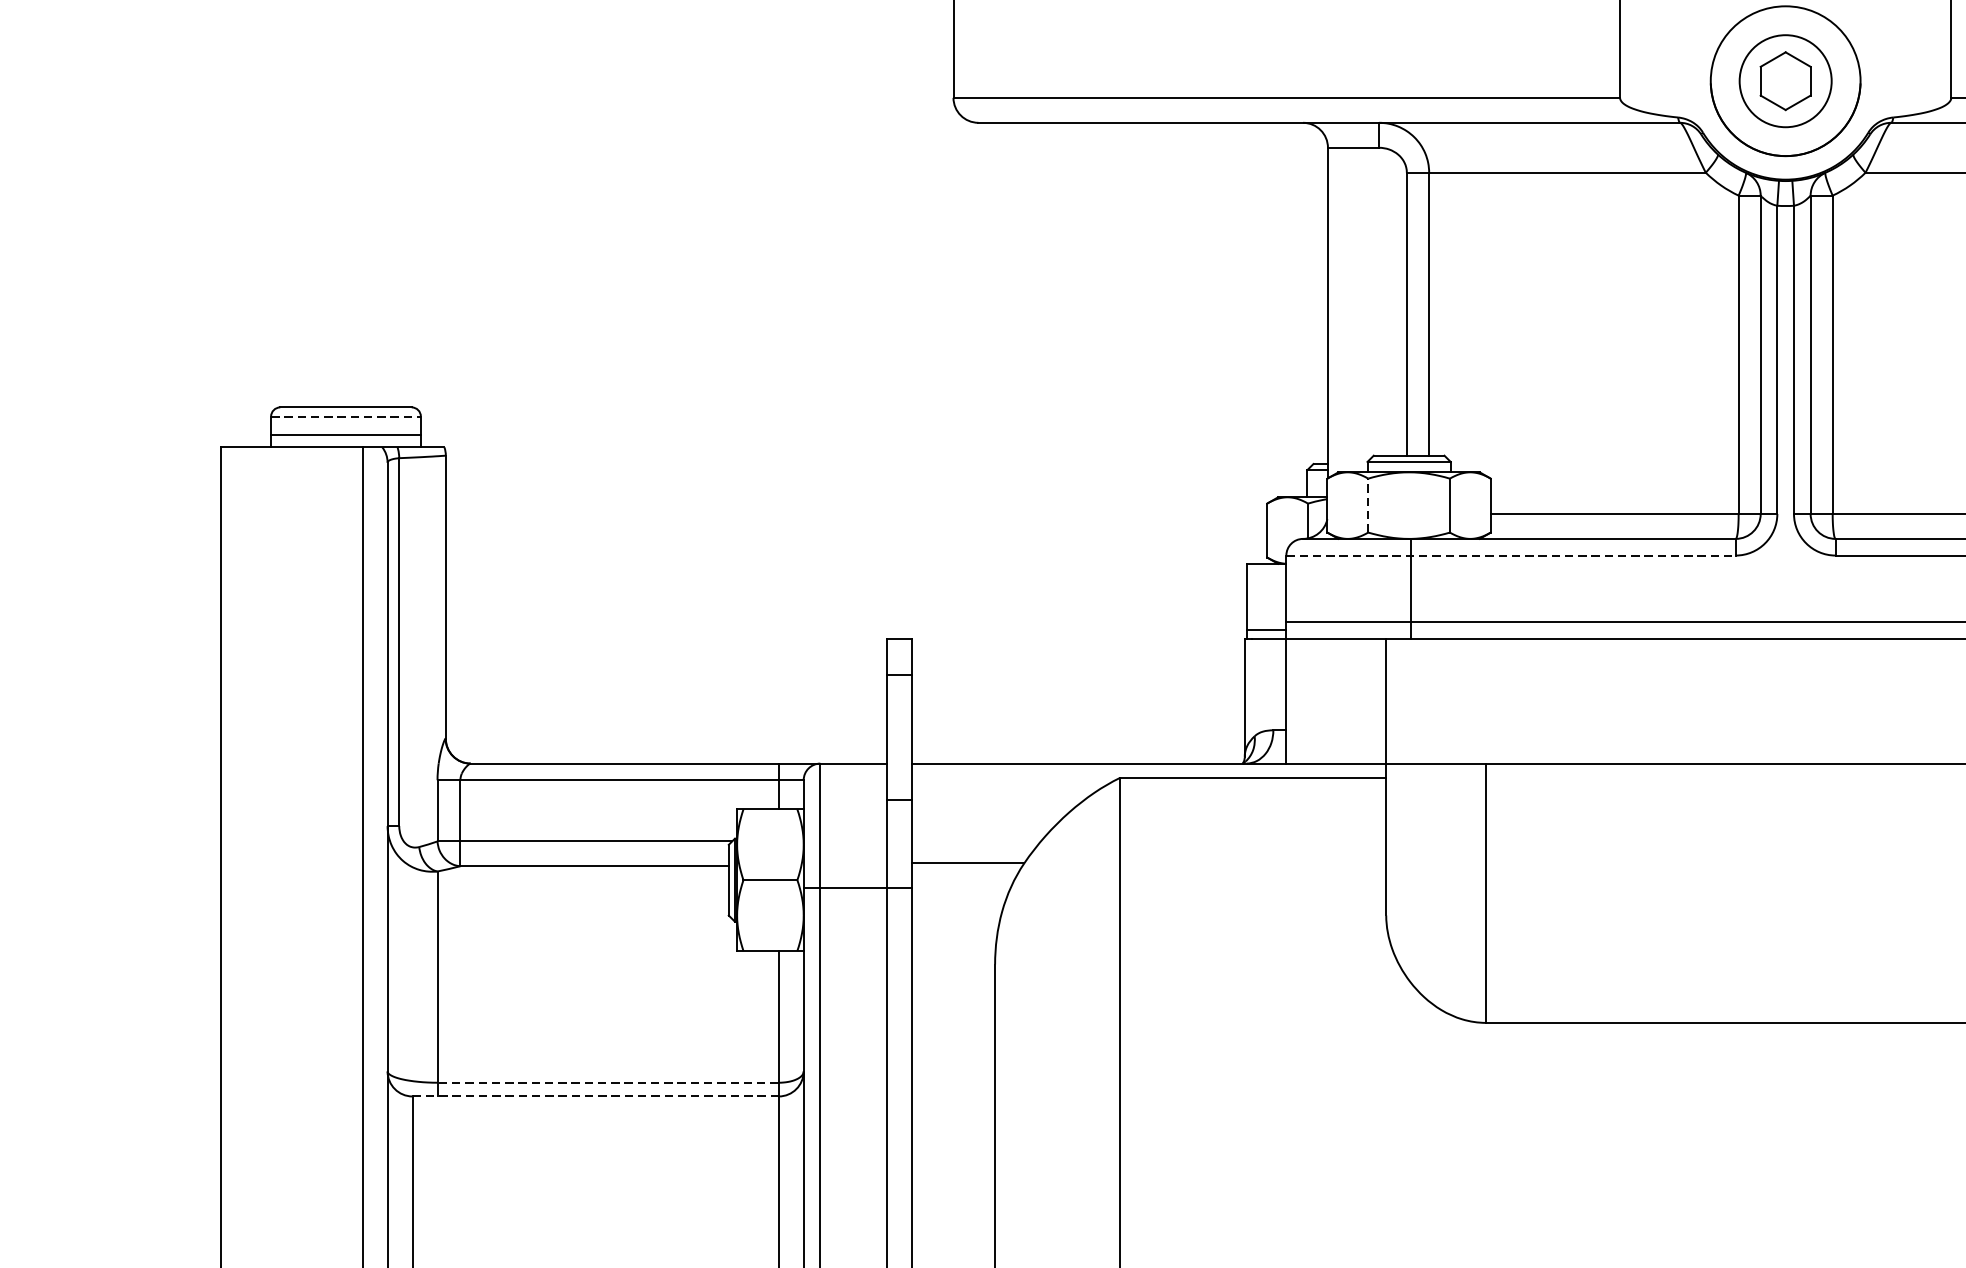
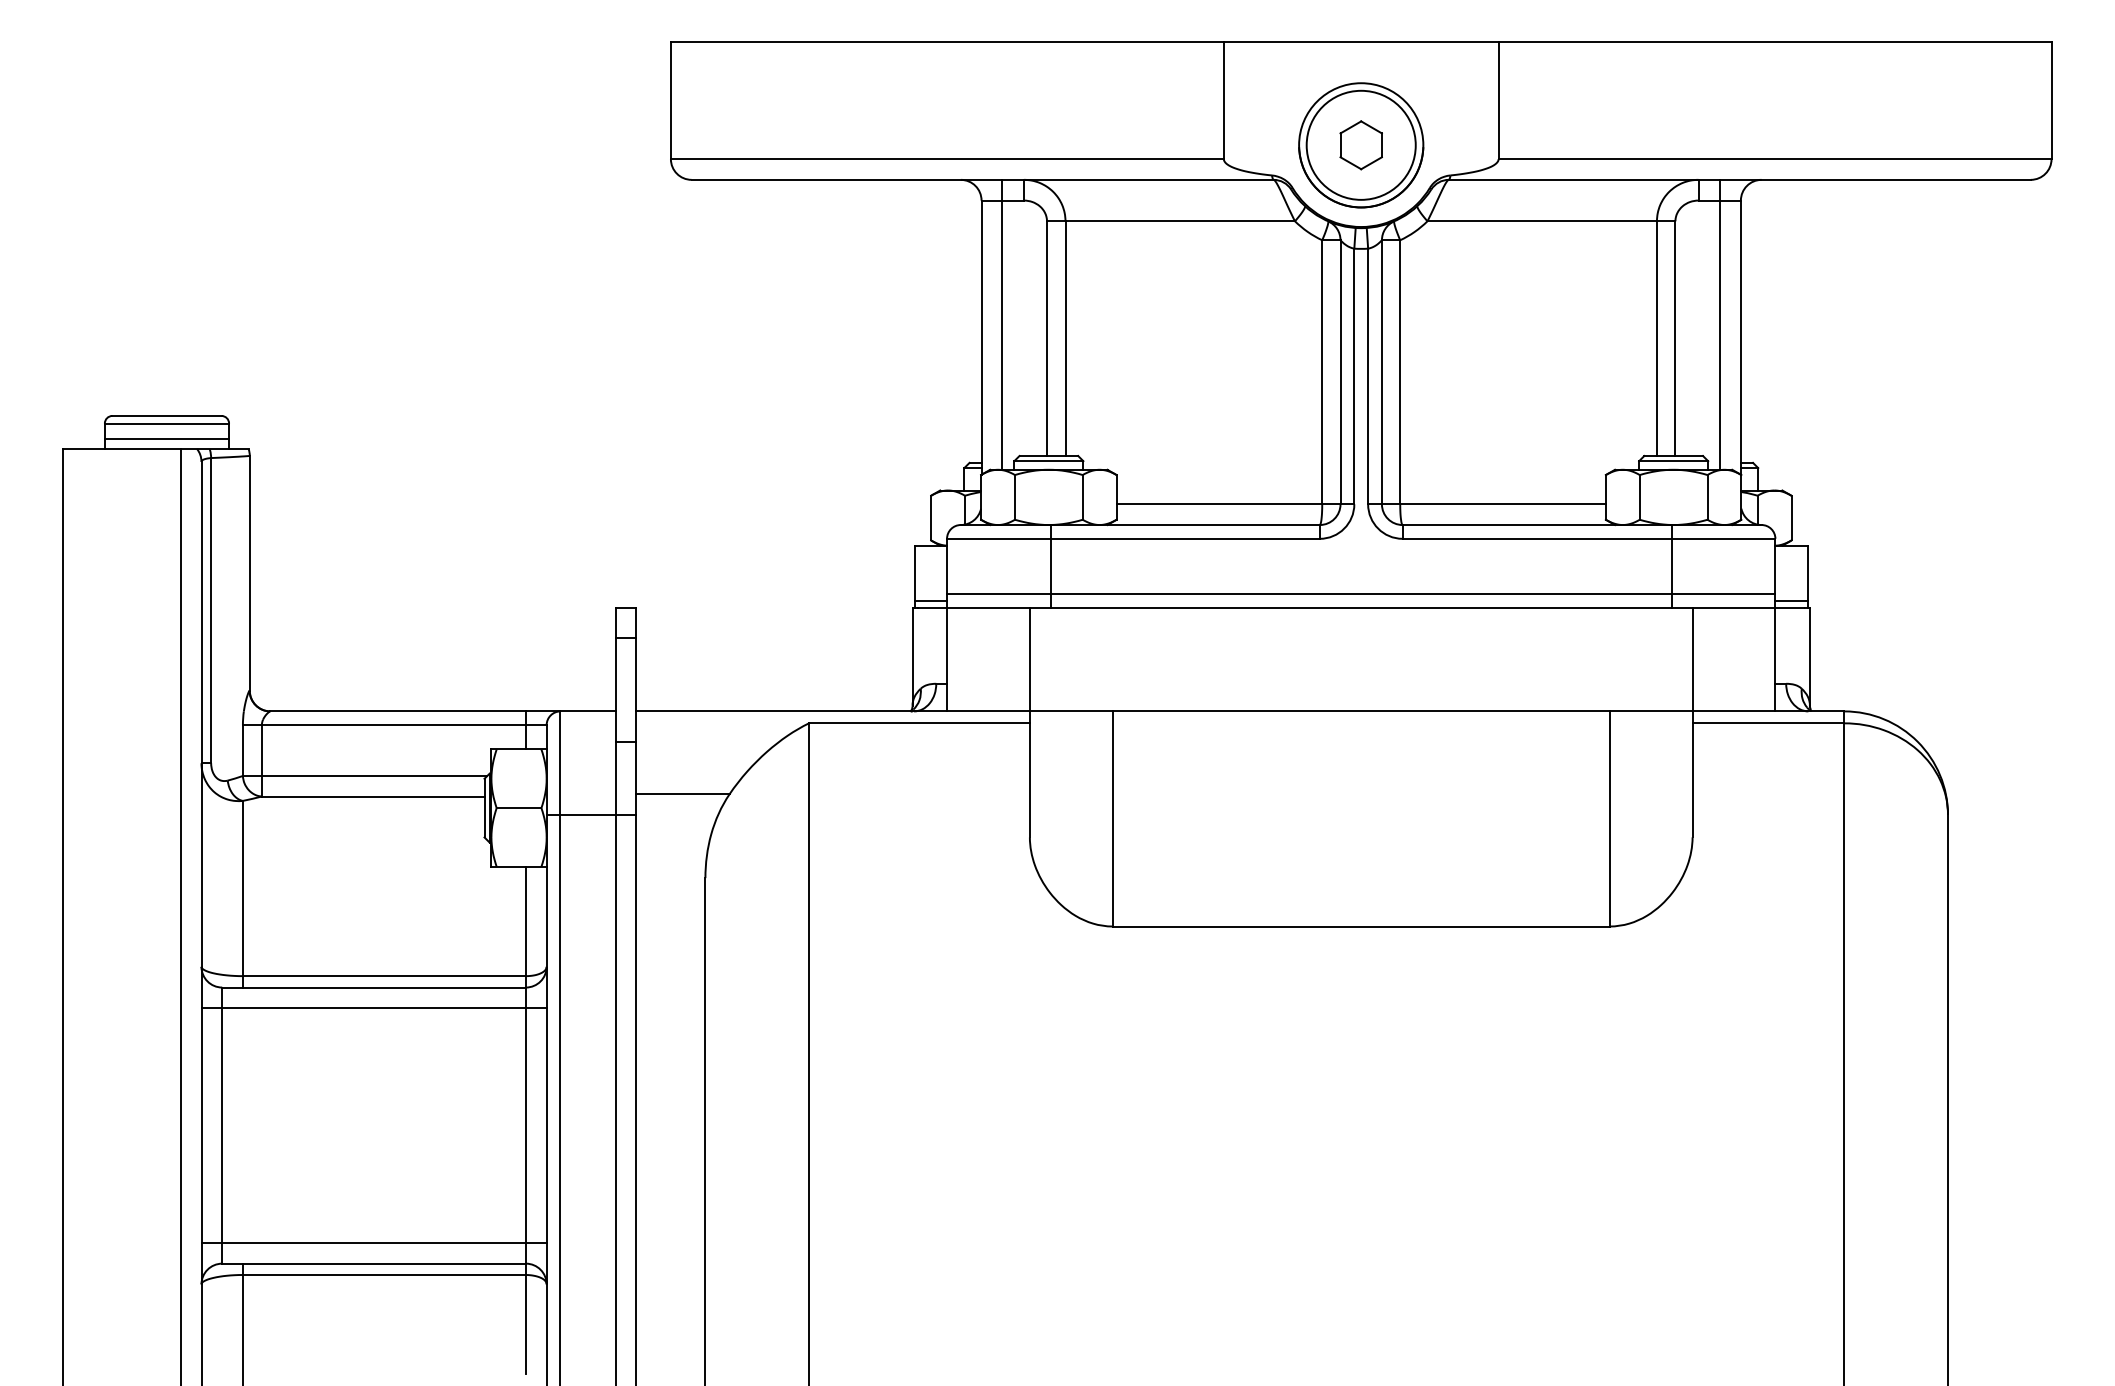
circle: (1784, 80) -> (1360, 144), size x1.43
line: (1353, 297) -> (1002, 324), added
line: (346, 416) -> (167, 423), dashed -> solid
line: (1367, 504) -> (1014, 496), dashed -> solid
line: (1511, 555) -> (1133, 538), dashed -> solid
line: (608, 1083) -> (384, 976), dashed -> solid
line: (596, 1096) -> (374, 987), dashed -> solid
line: (594, 1121) -> (373, 1008), added

